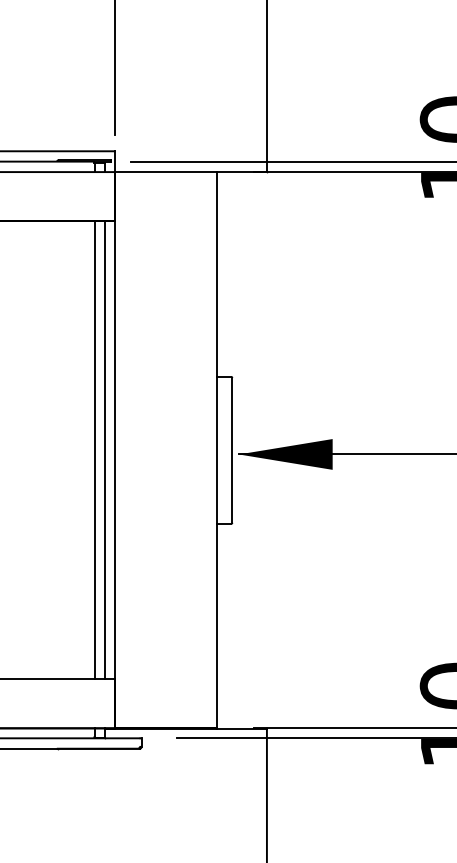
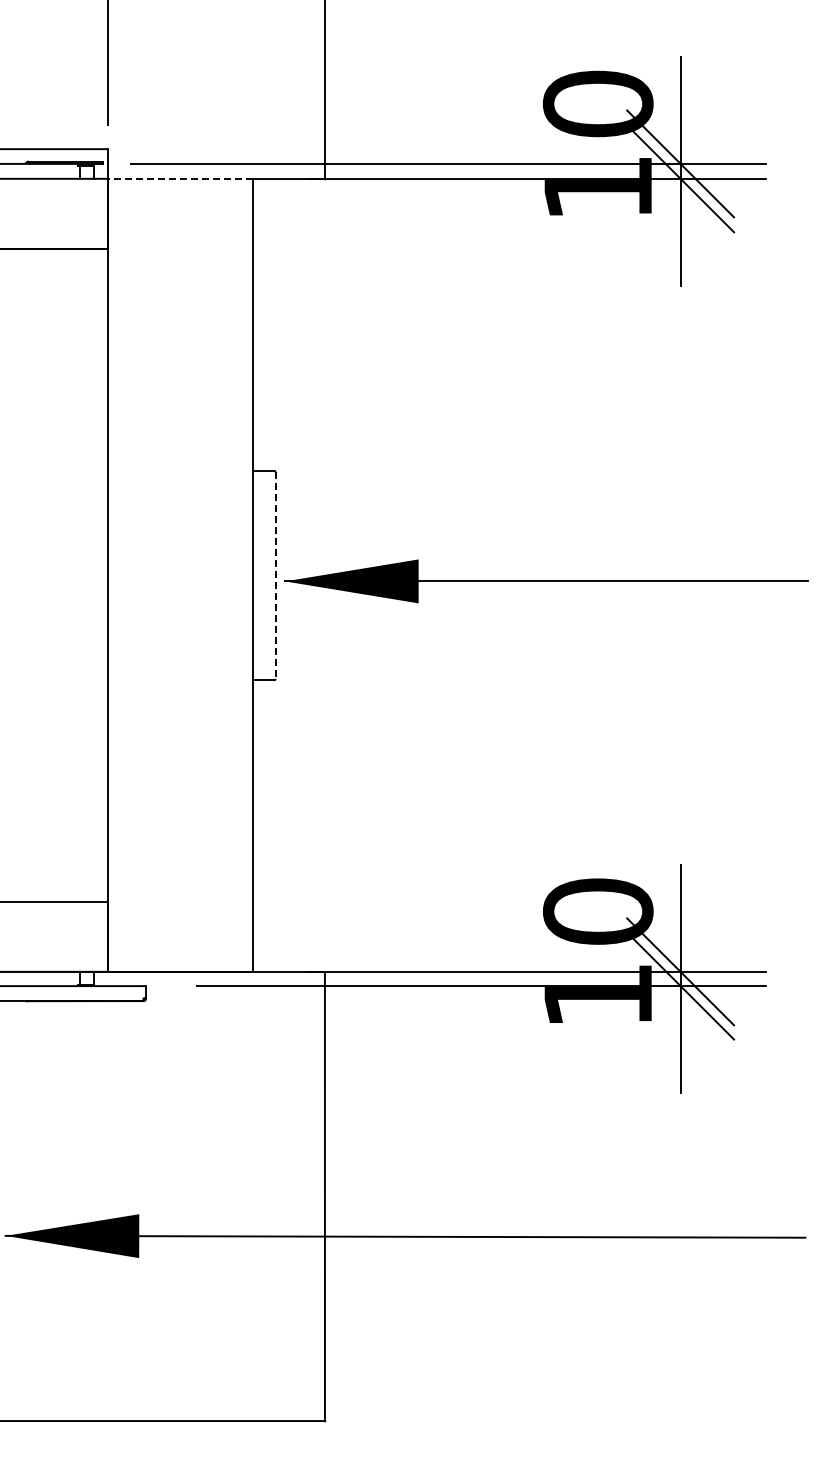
line: (165, 171) -> (180, 178), solid -> dashed
line: (94, 450) -> (79, 575), removed
line: (104, 450) -> (93, 575), removed
line: (232, 451) -> (275, 576), solid -> dashed

